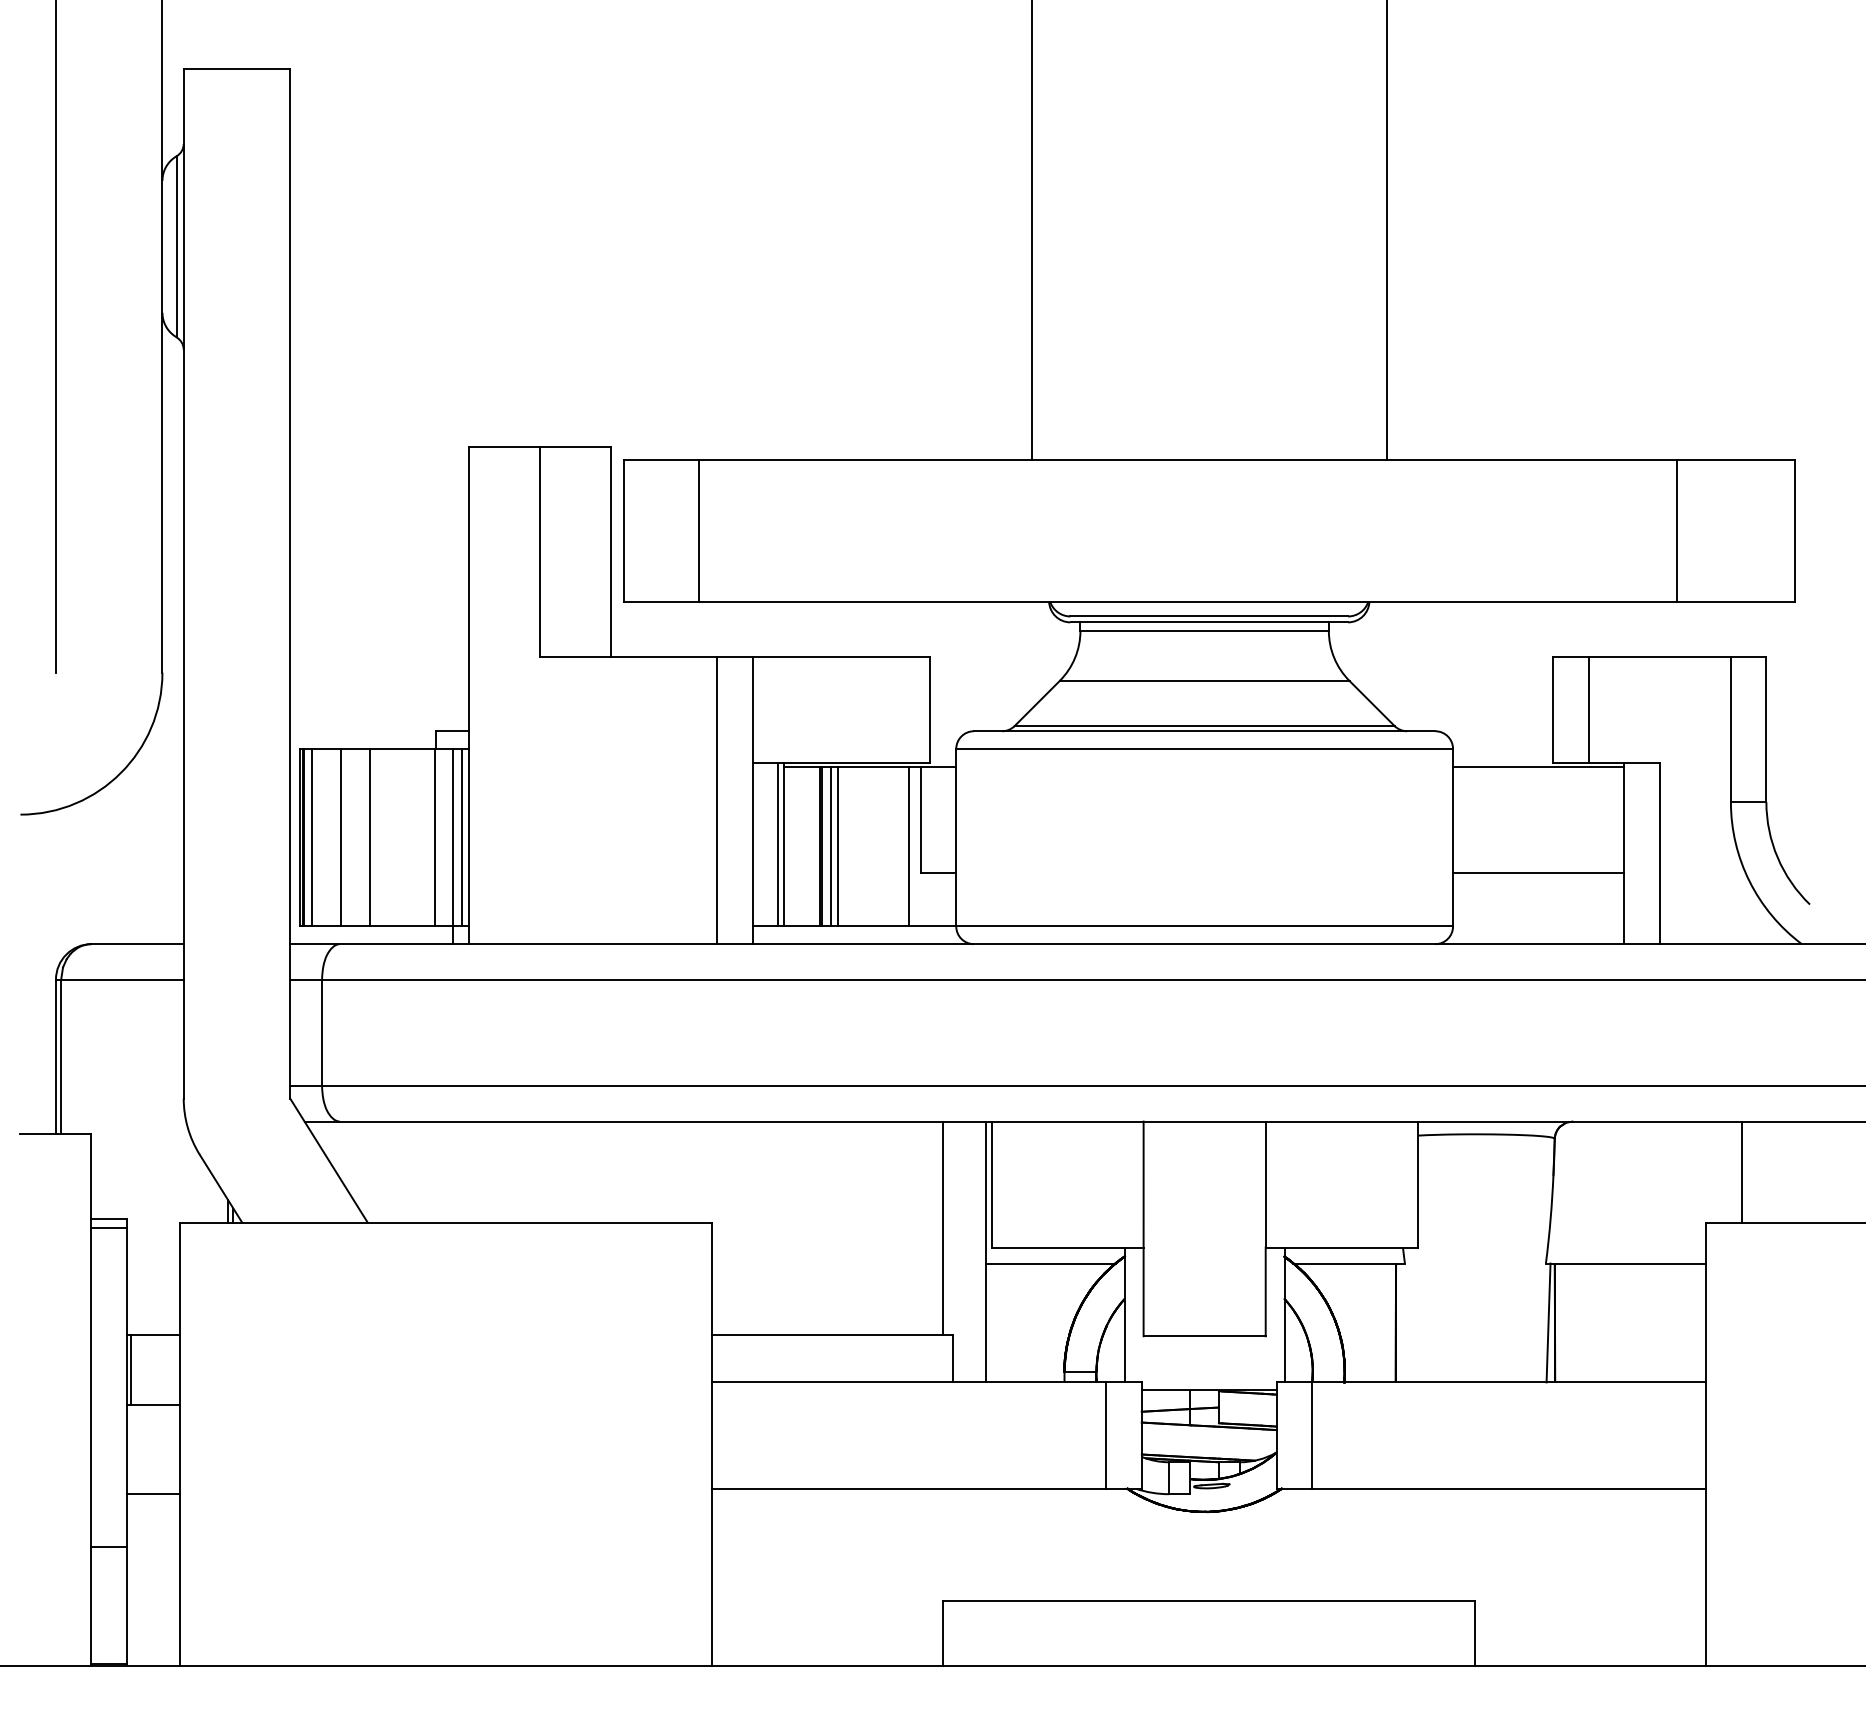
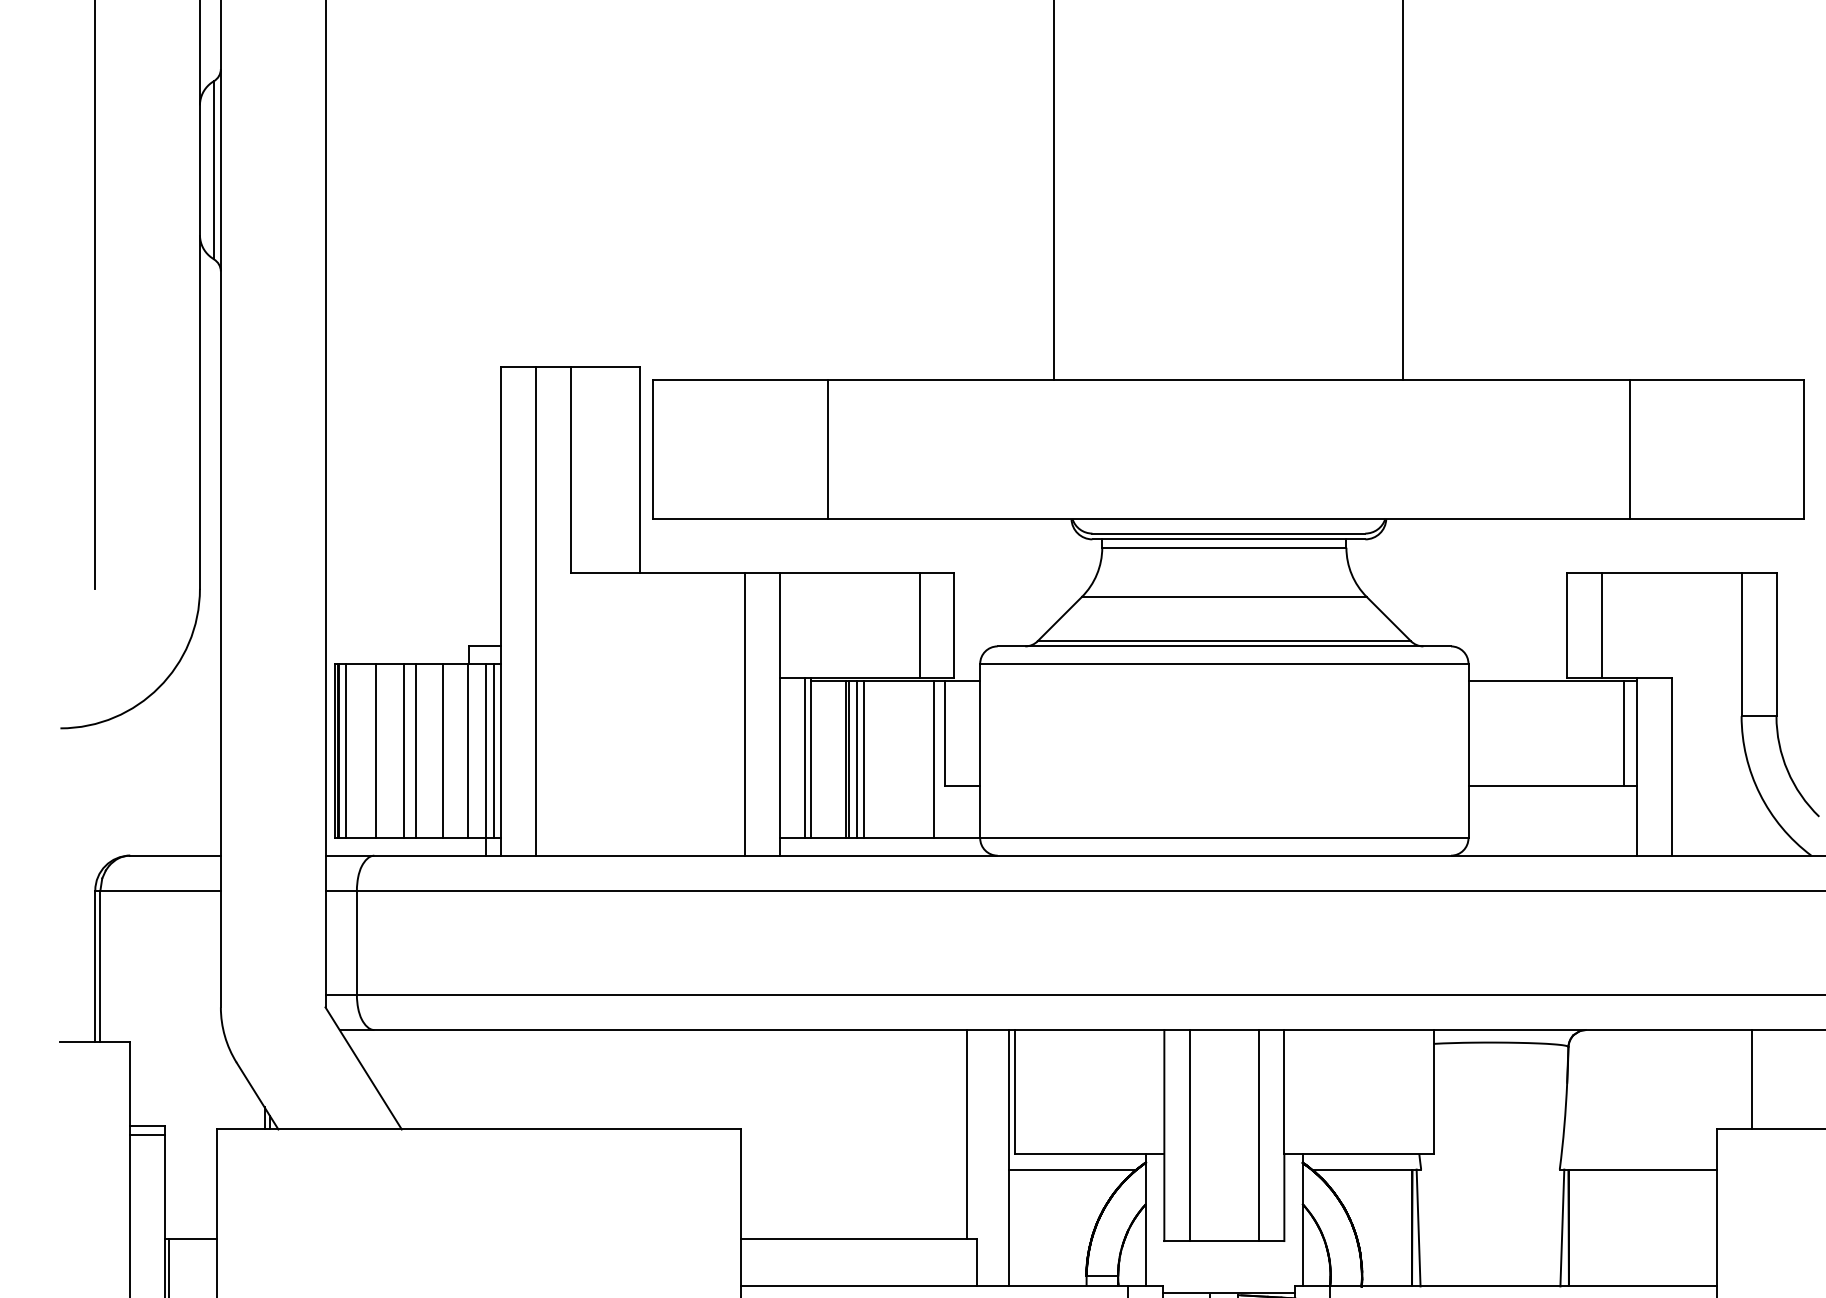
line: (699, 530) -> (828, 449), moved
line: (1677, 530) -> (1630, 449), moved
line: (504, 695) -> (536, 611), added
line: (894, 709) -> (919, 625), added
line: (1611, 819) -> (1624, 733), added
line: (381, 837) -> (415, 750), added
line: (409, 837) -> (442, 750), added
line: (1169, 1228) -> (1189, 1135), added
line: (1239, 1228) -> (1258, 1135), added
line: (1402, 1322) -> (1418, 1227), added

